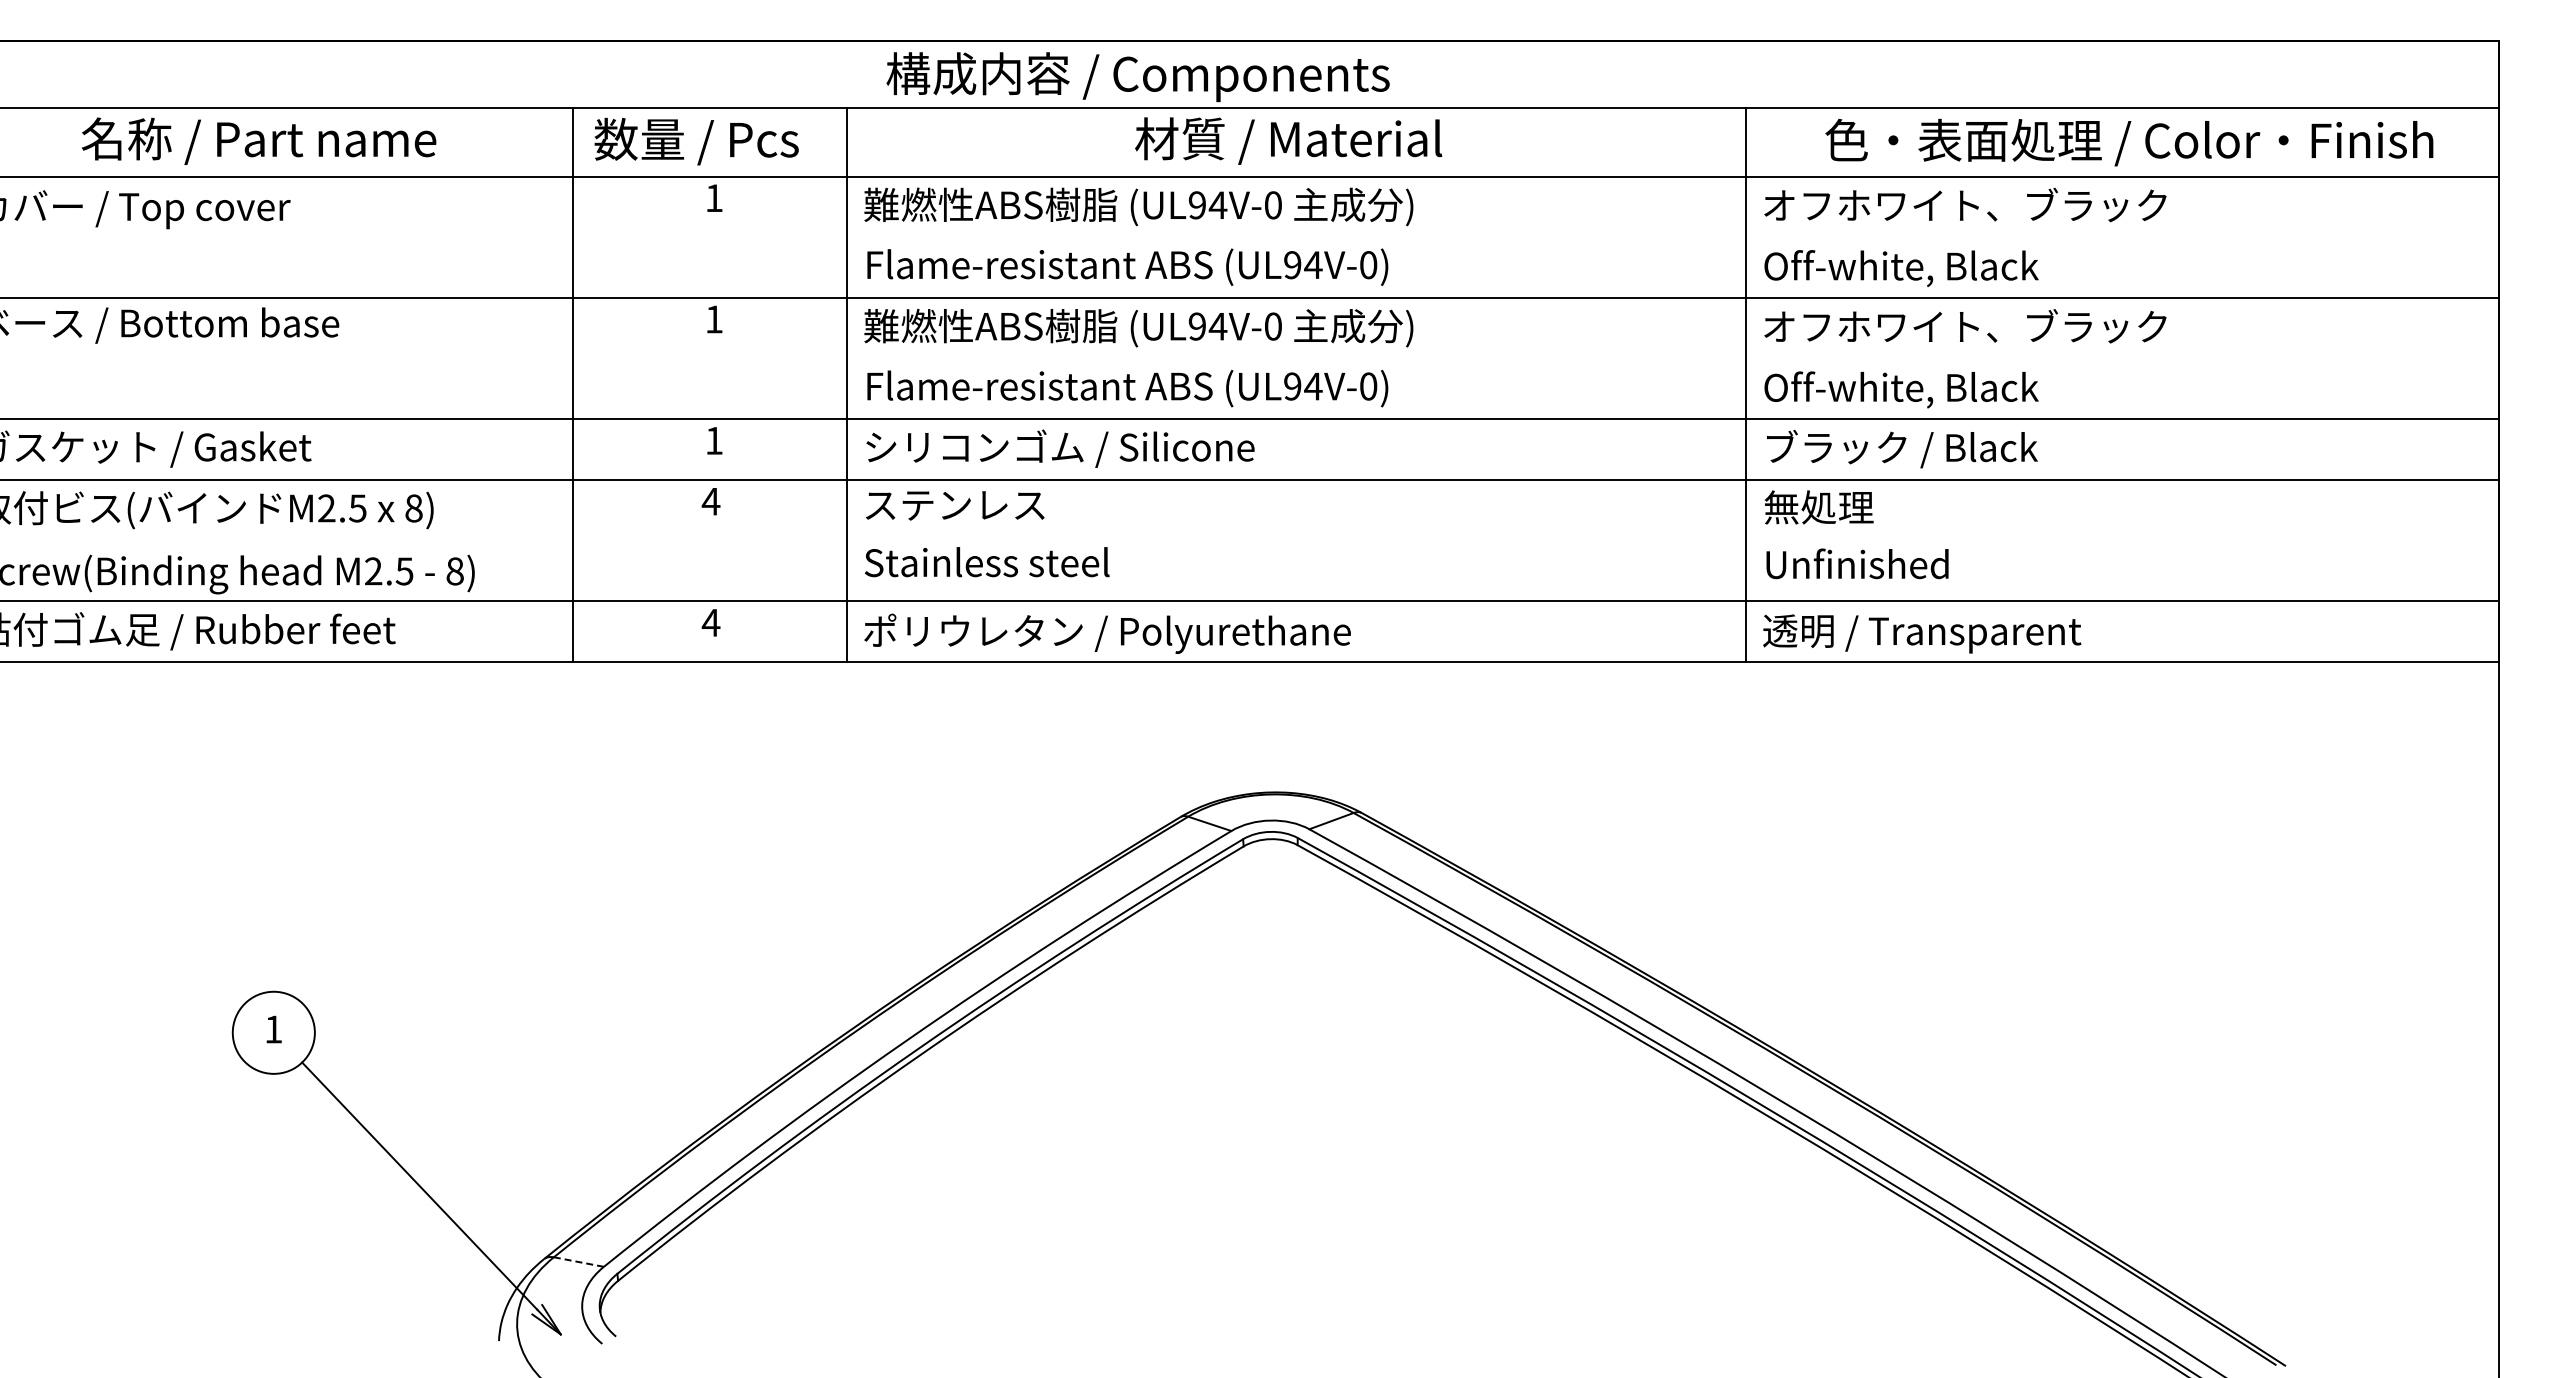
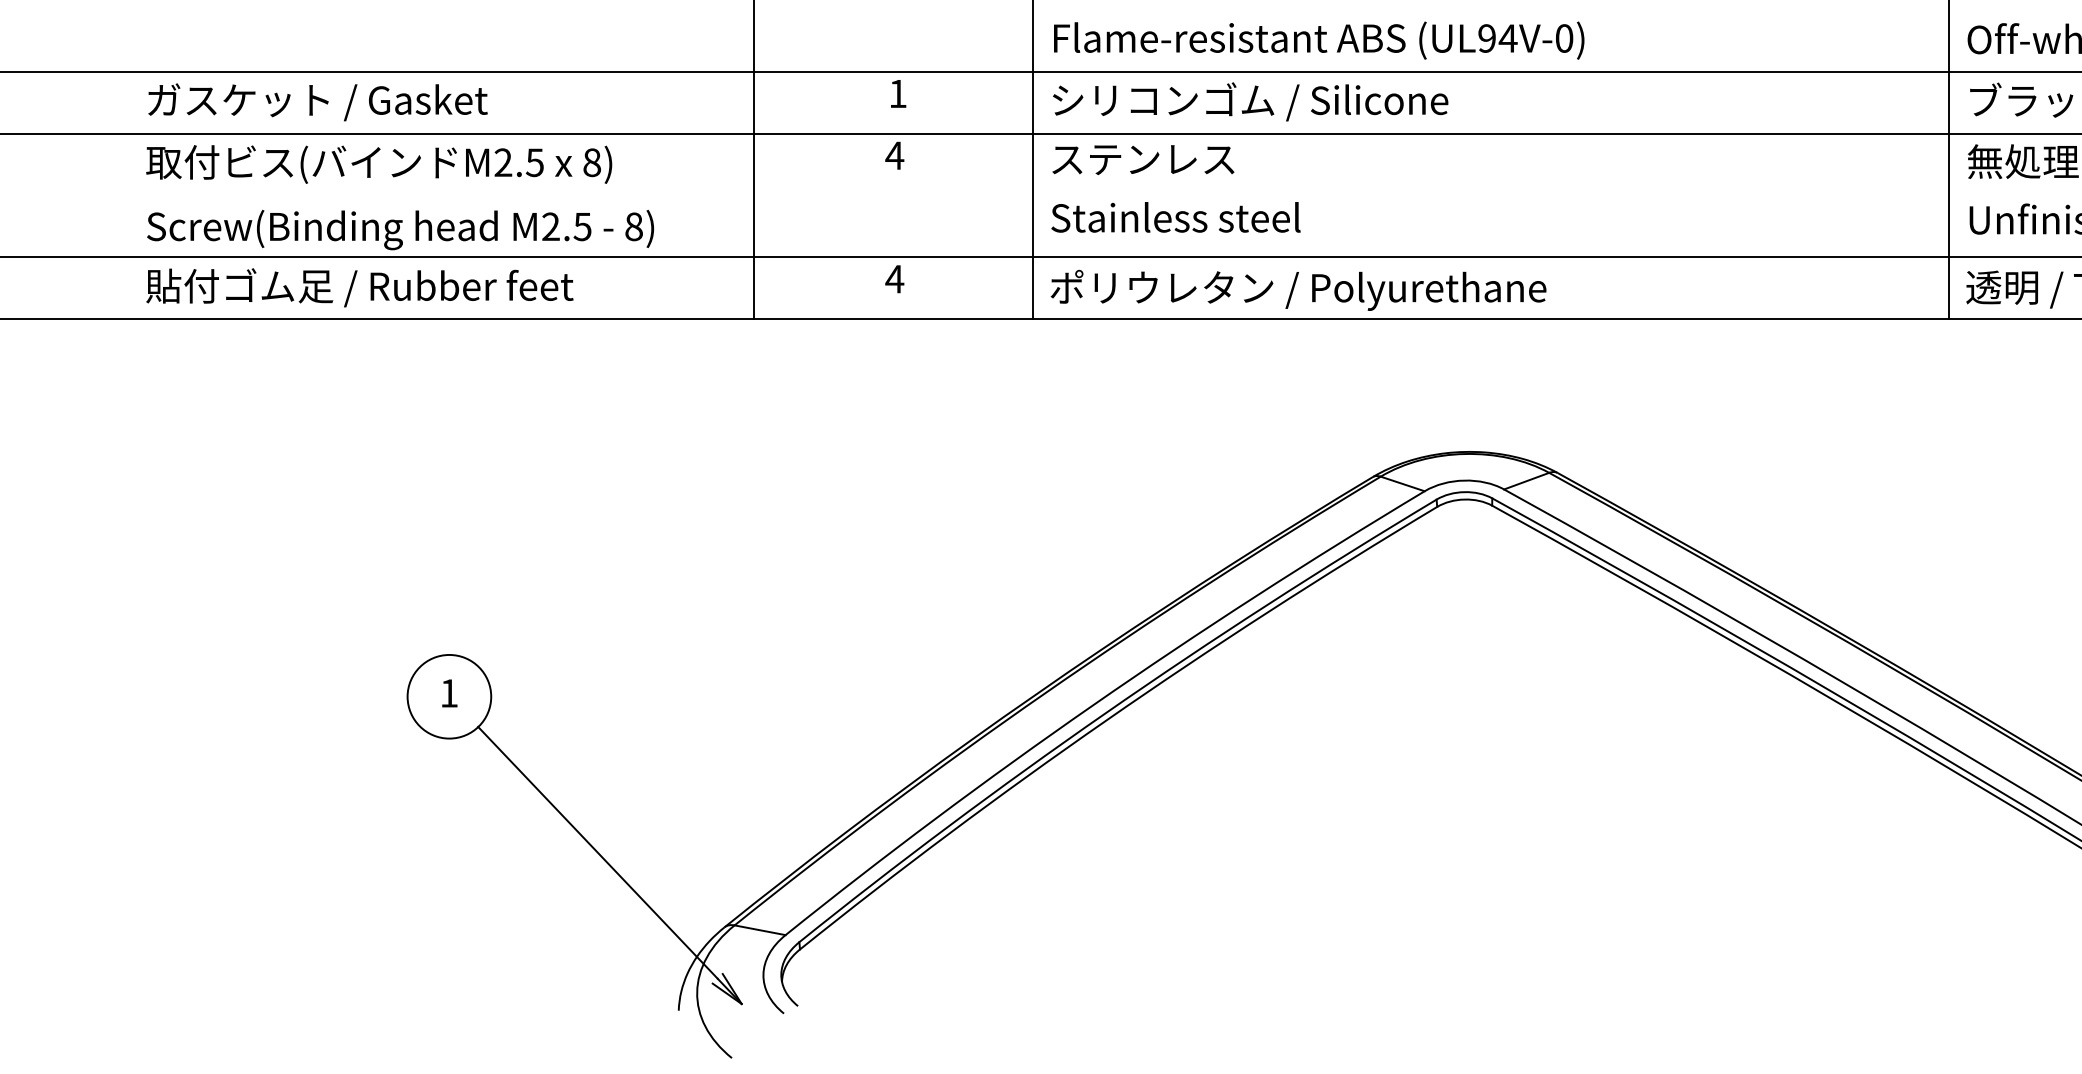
line: (578, 1261) -> (759, 929), dashed -> solid

